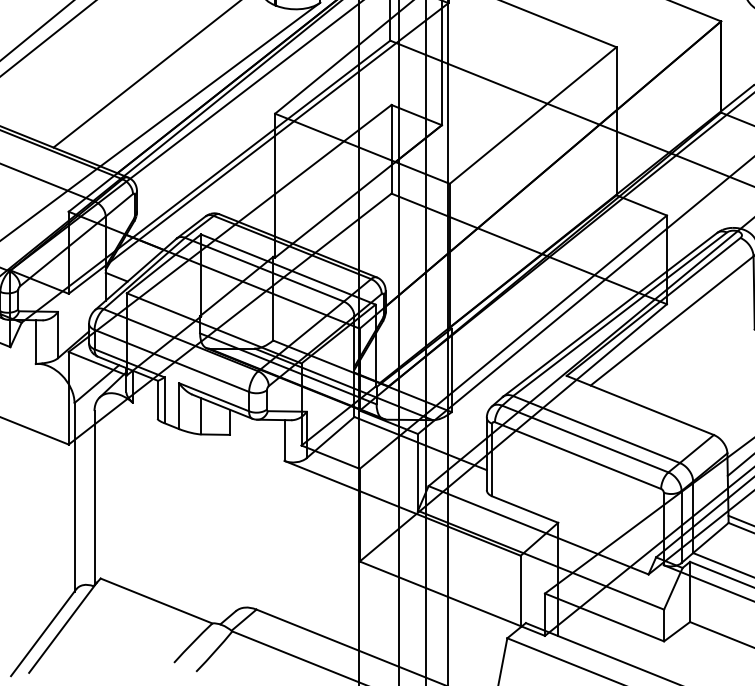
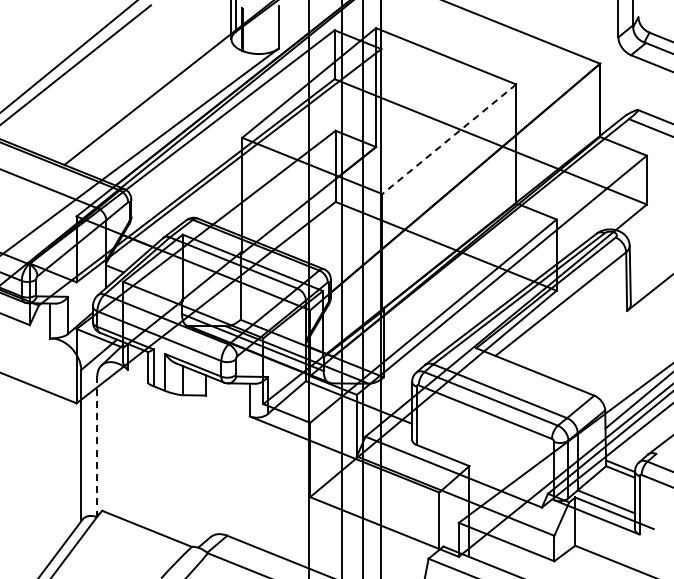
line: (532, 115) -> (448, 139), solid -> dashed
line: (94, 498) -> (97, 446), solid -> dashed

